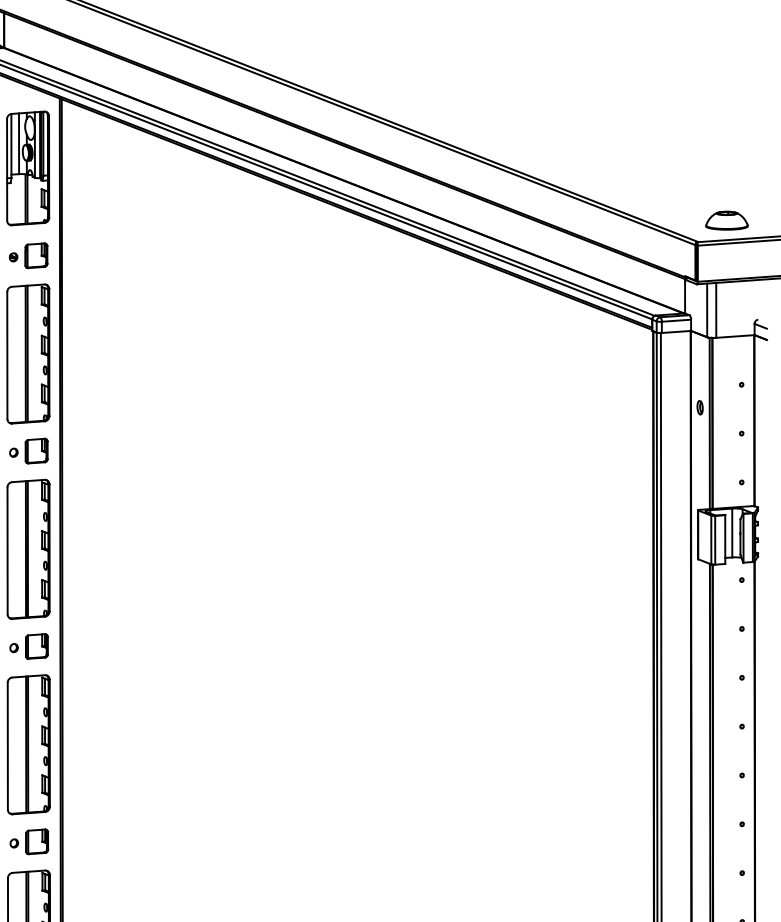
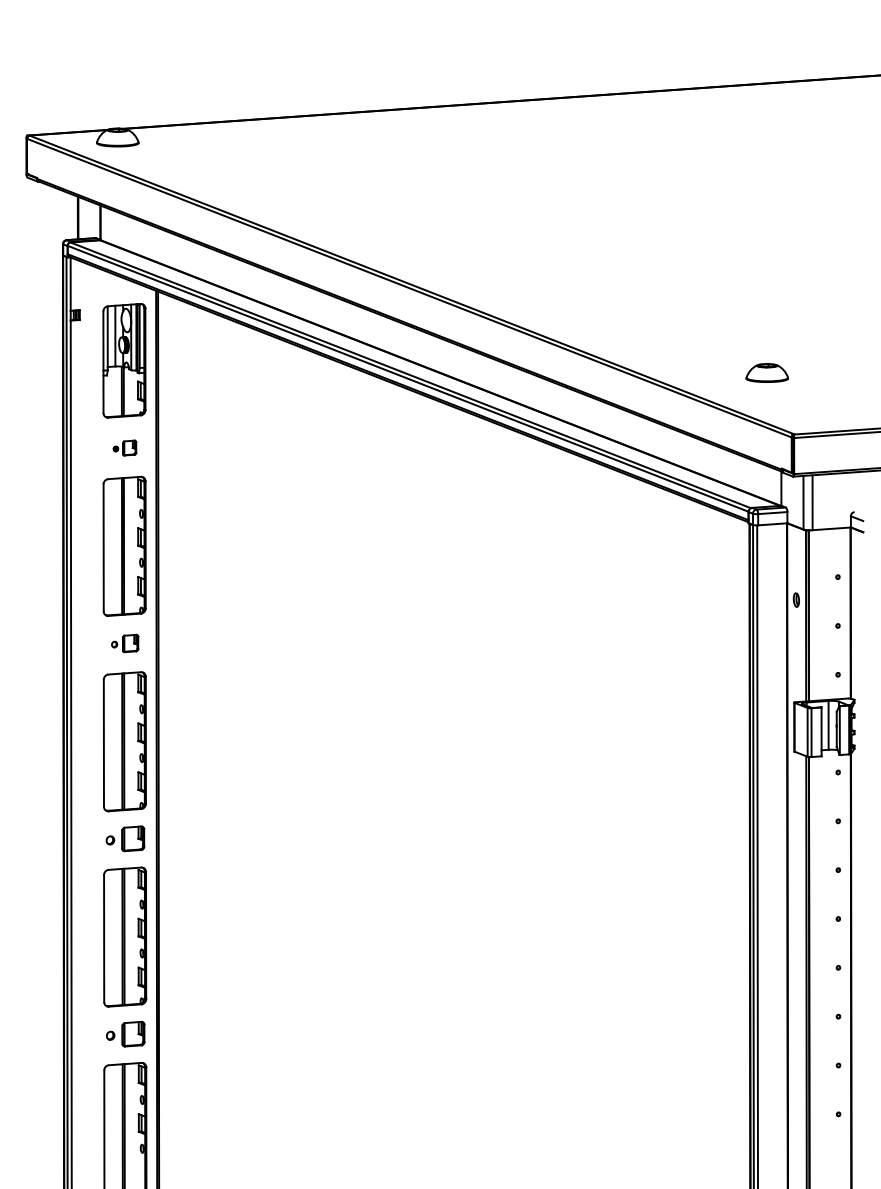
part: (726, 220) -> (766, 372), moved
part: (28, 255) -> (124, 447), size x0.6
part: (28, 451) -> (124, 643), size x0.7

